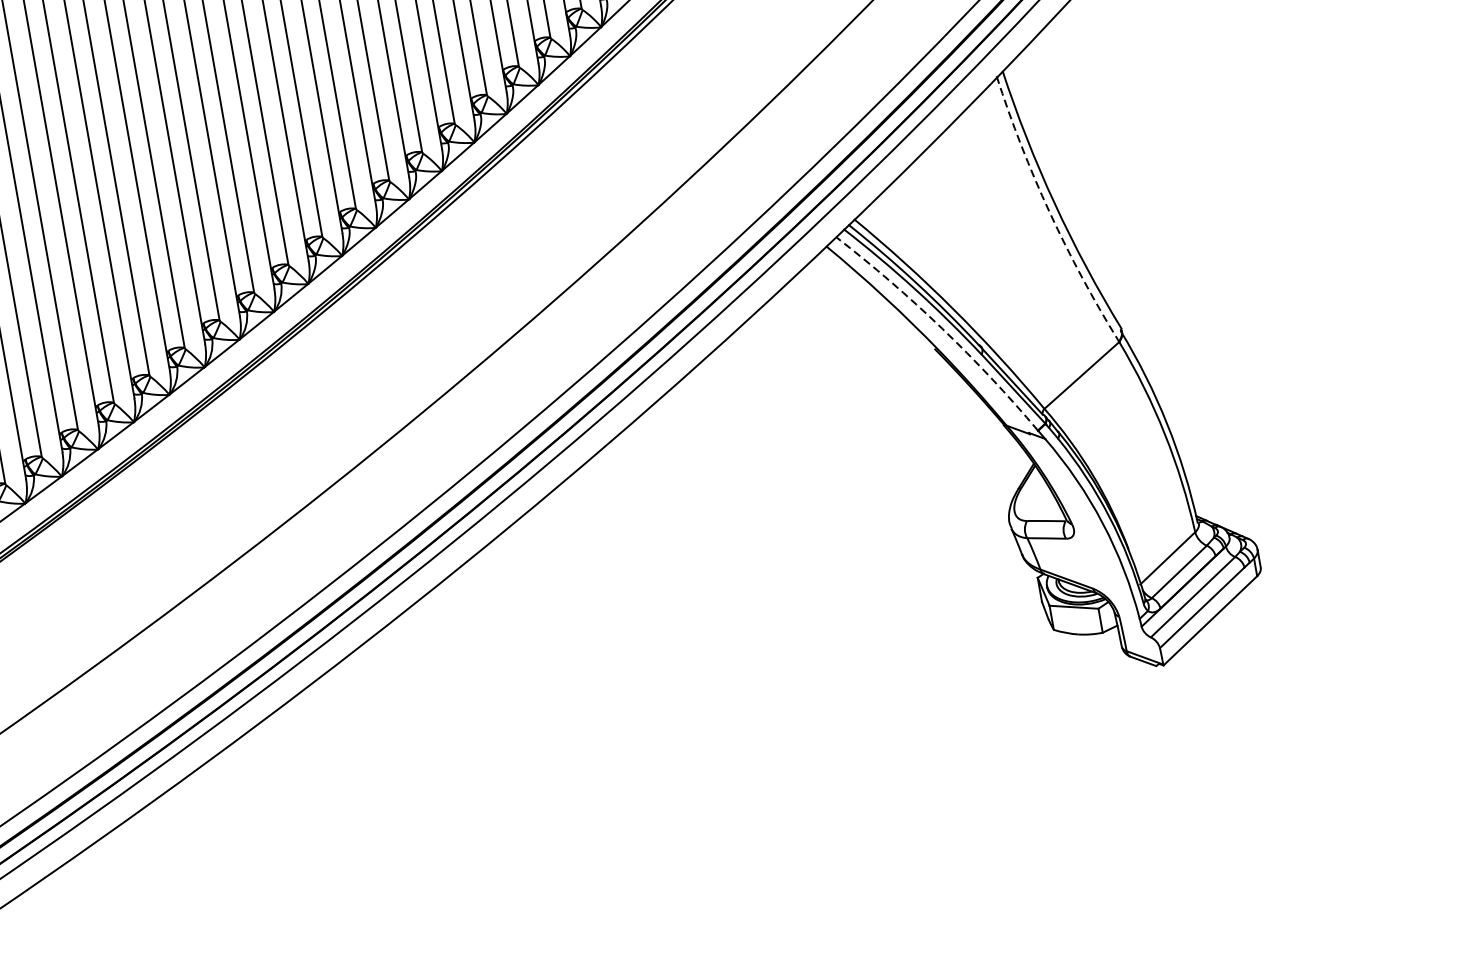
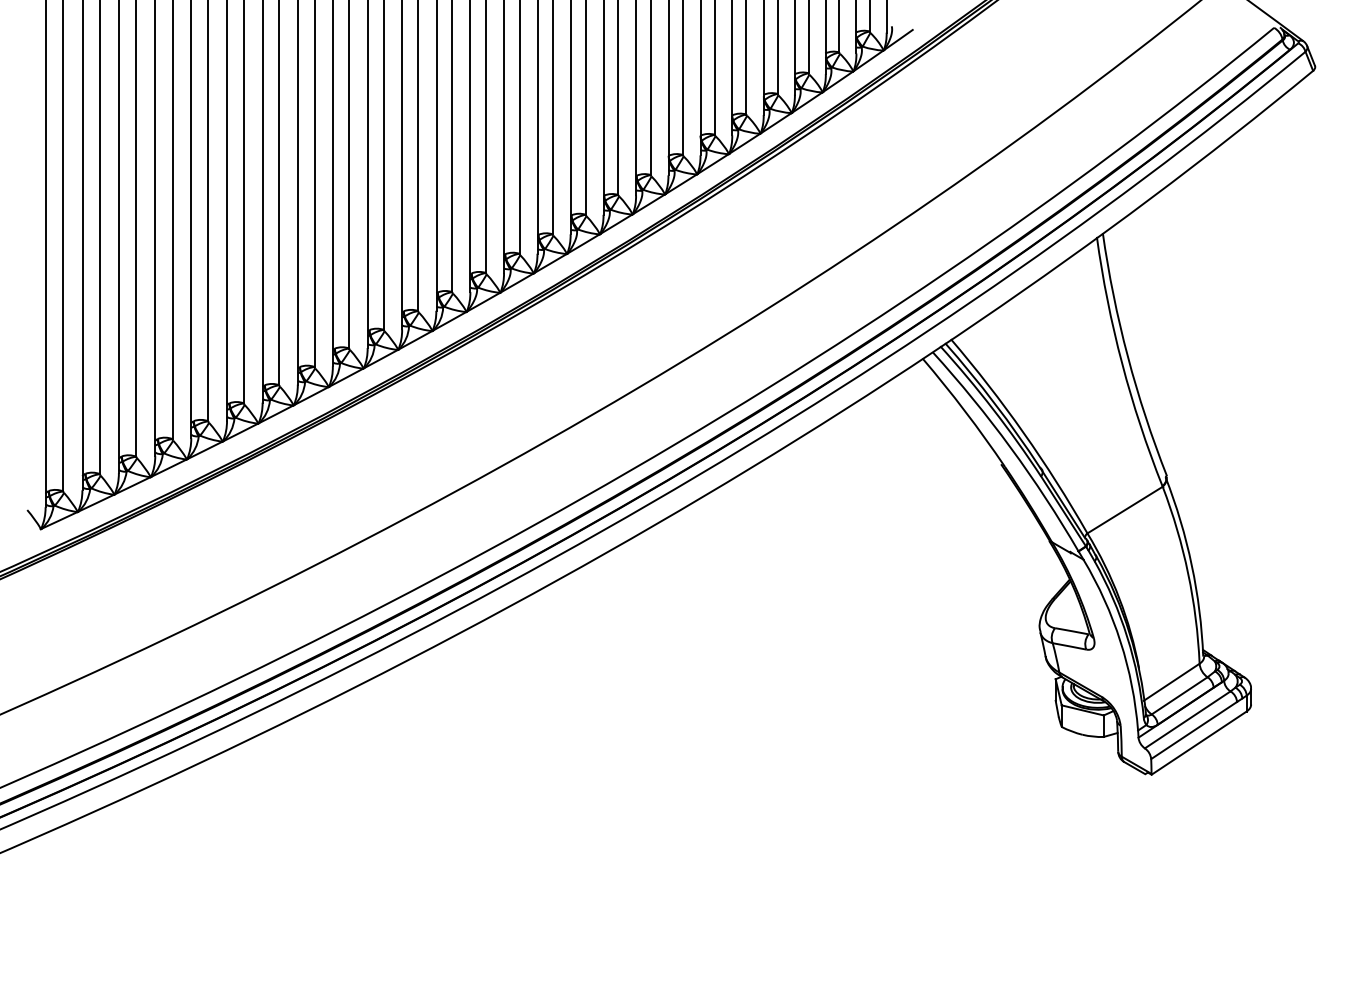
arc: (1050, 212) -> (1122, 363), dashed -> solid
arc: (941, 328) -> (1010, 447), dashed -> solid

